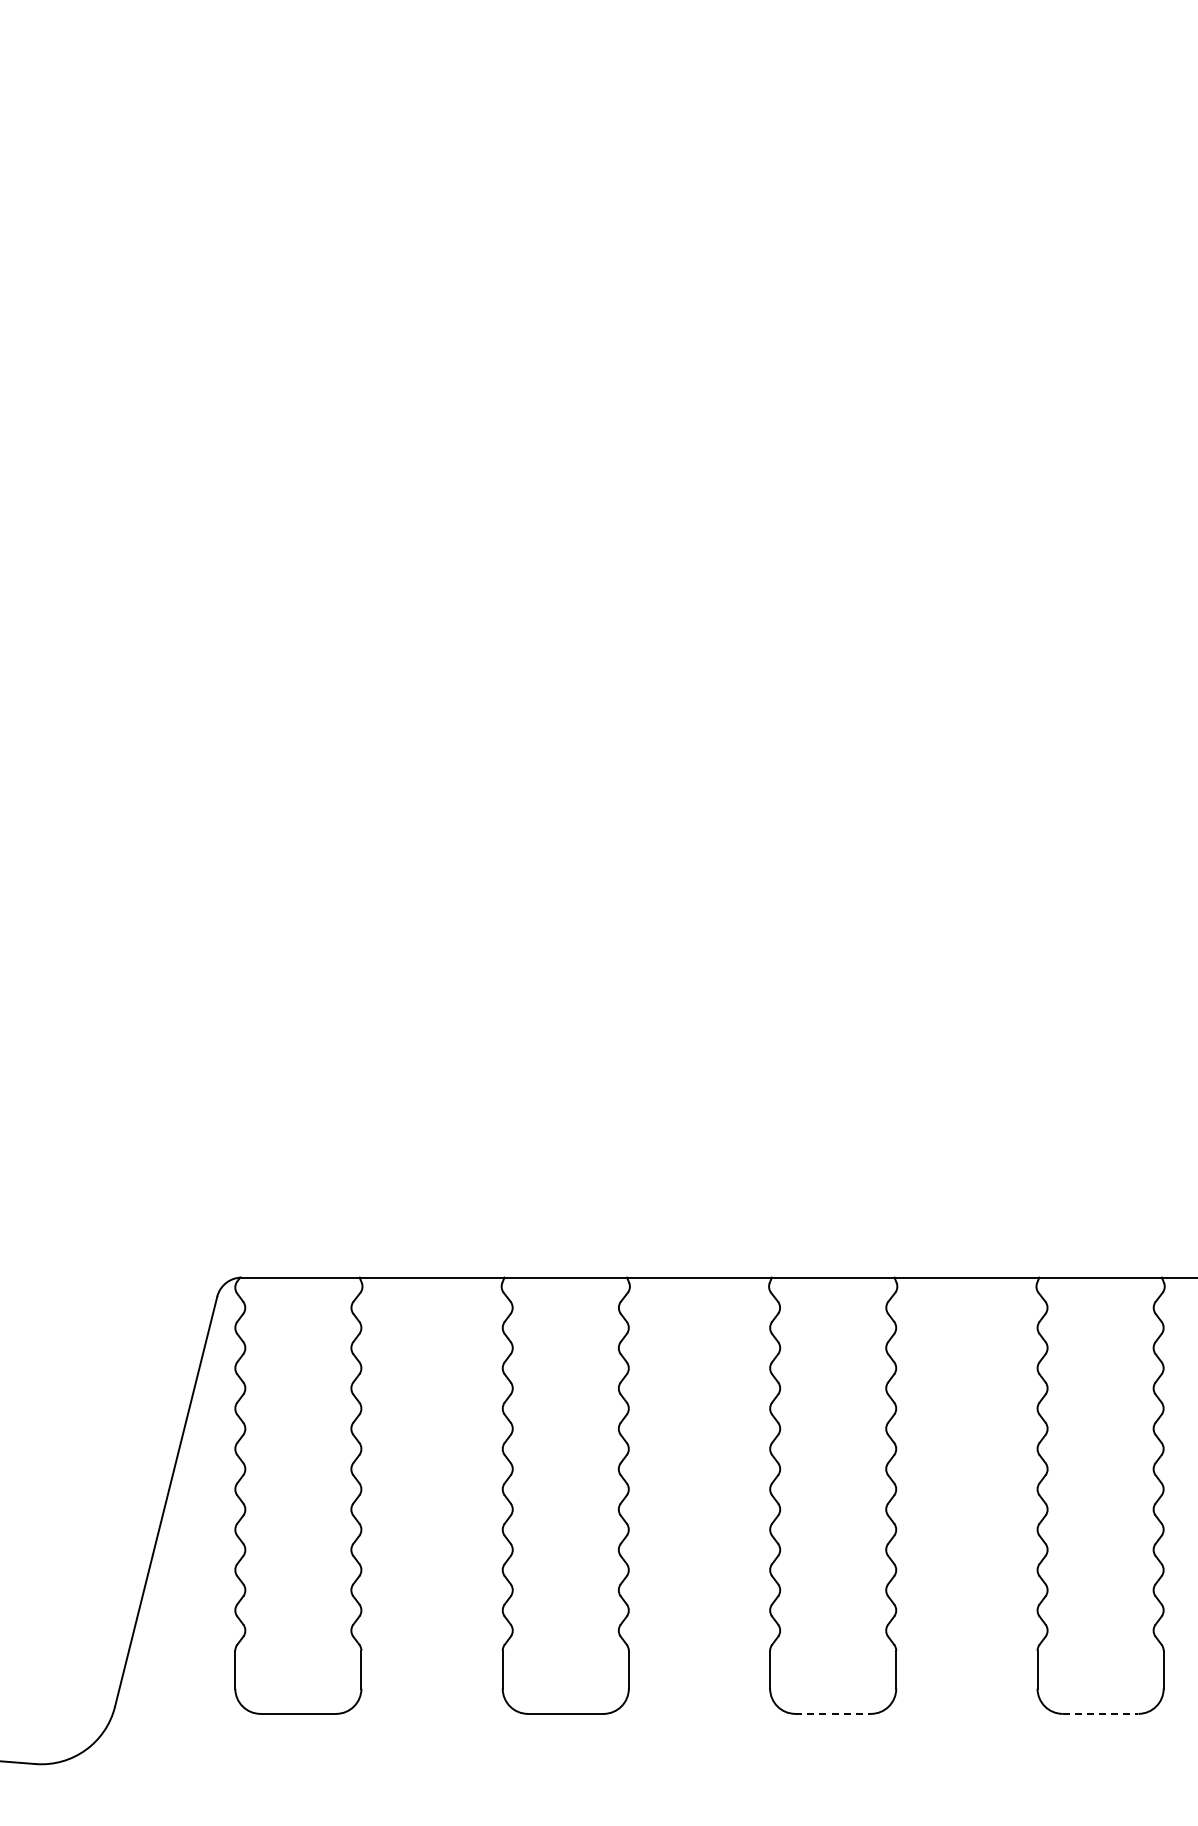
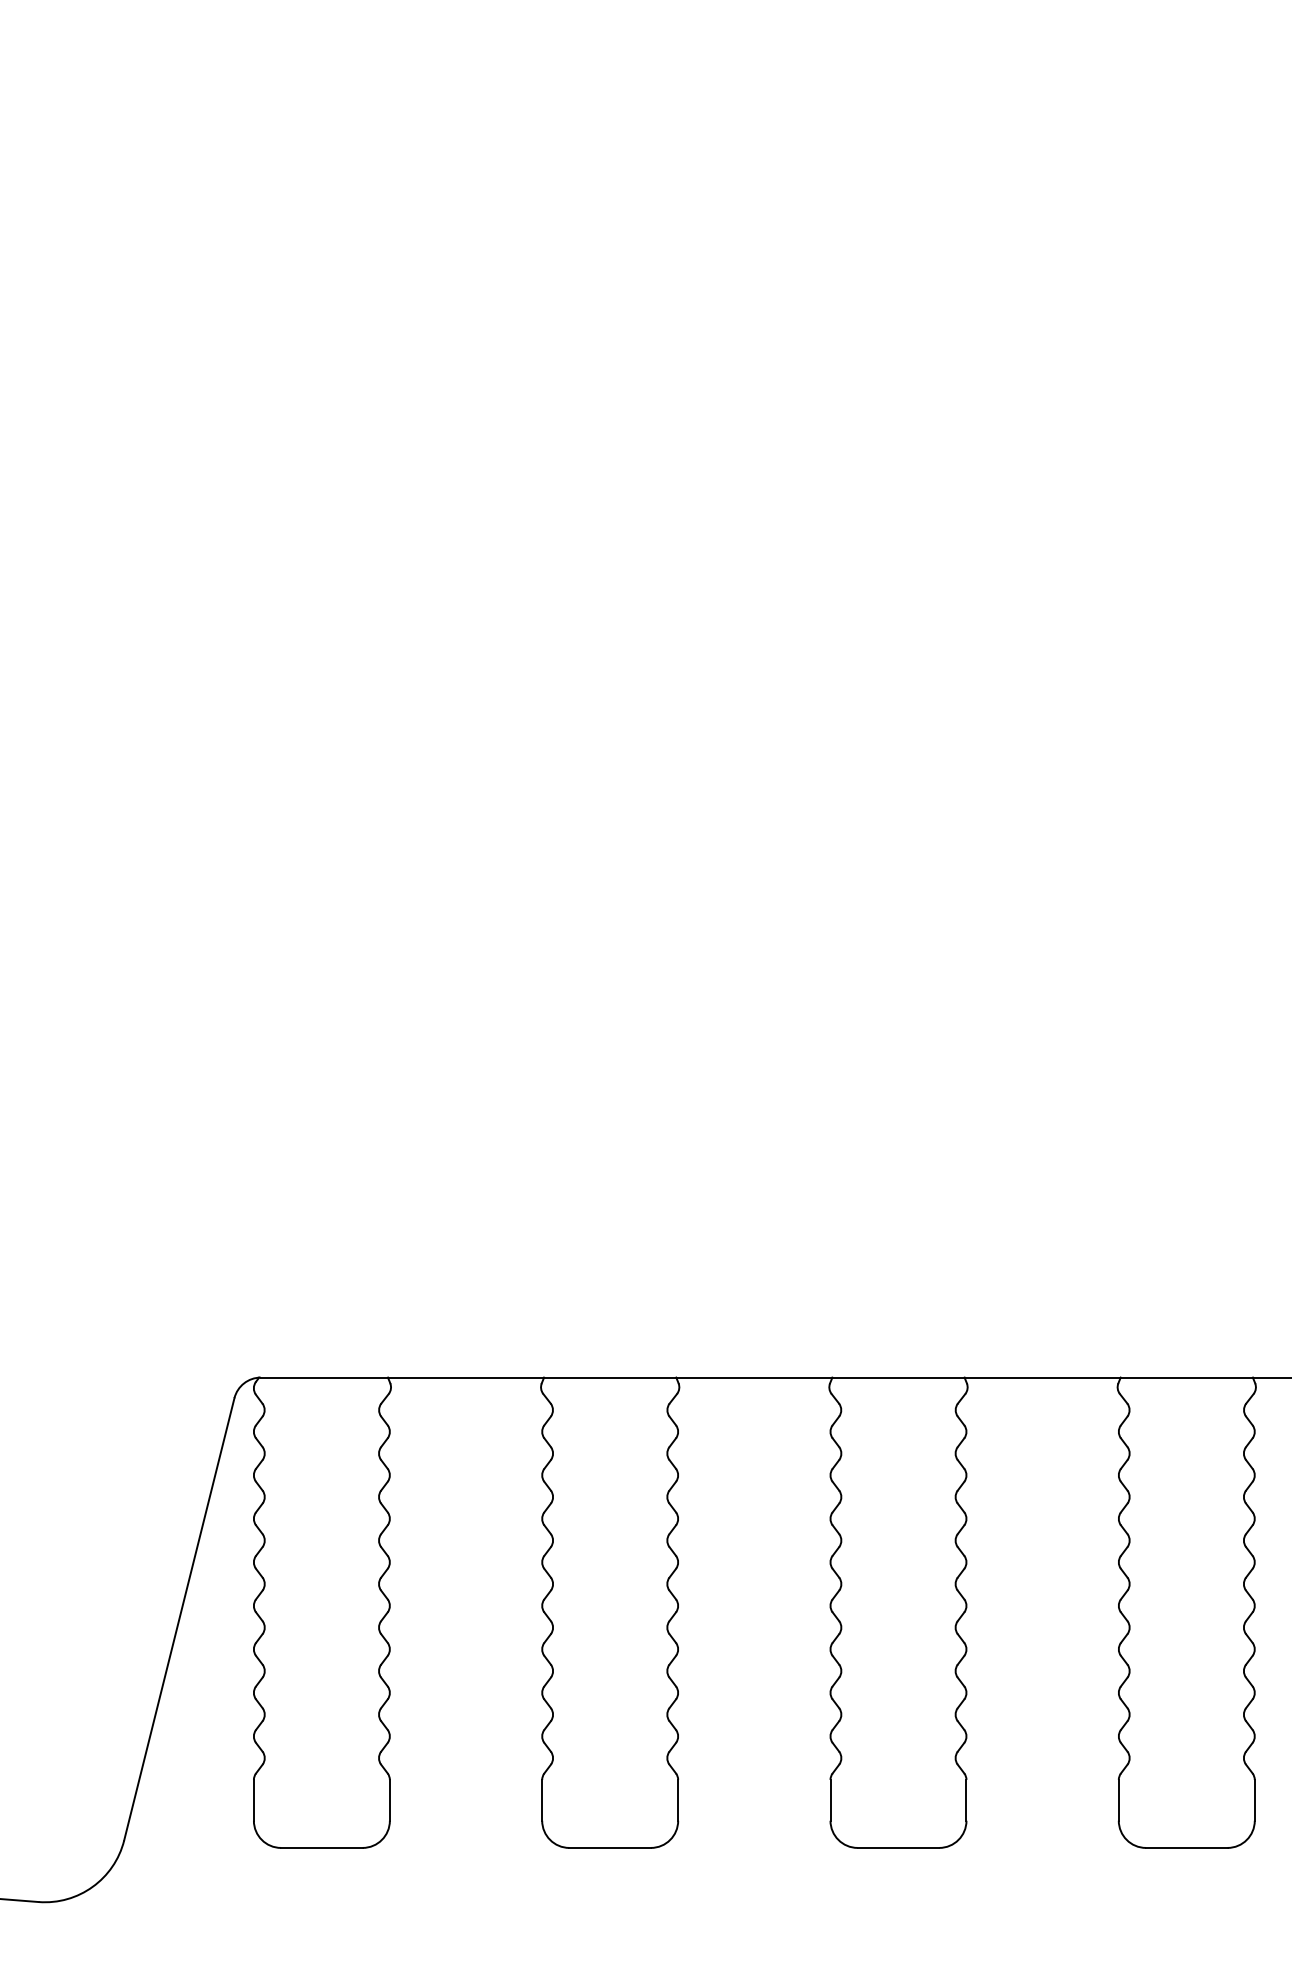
line: (833, 1713) -> (898, 1847), dashed -> solid
line: (1100, 1713) -> (1186, 1847), dashed -> solid

